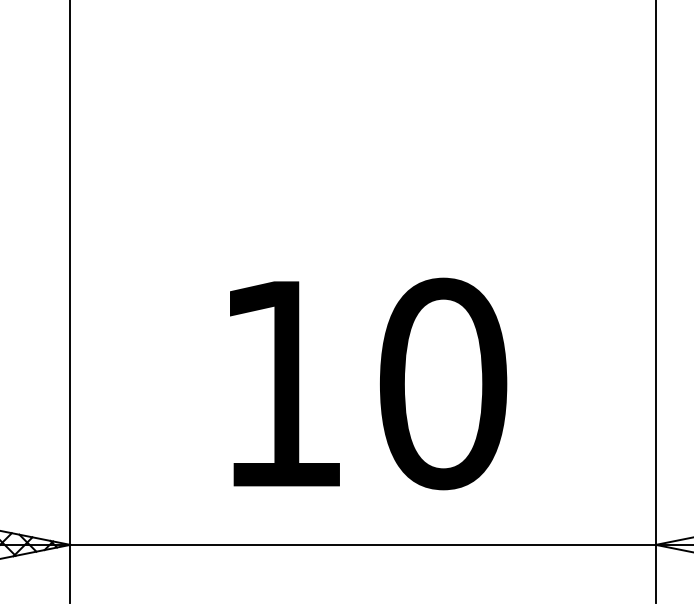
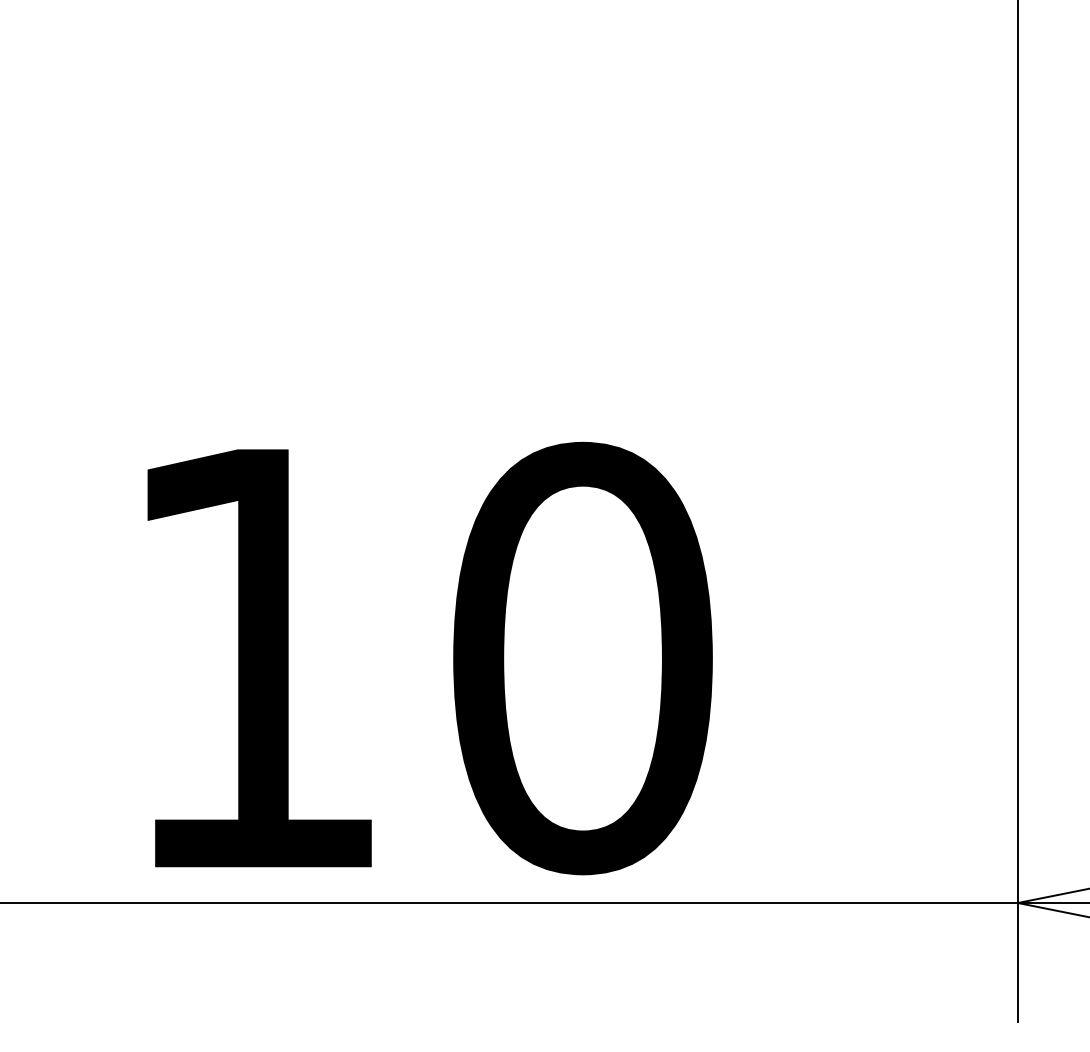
text: (368, 383) -> (429, 657), moved

